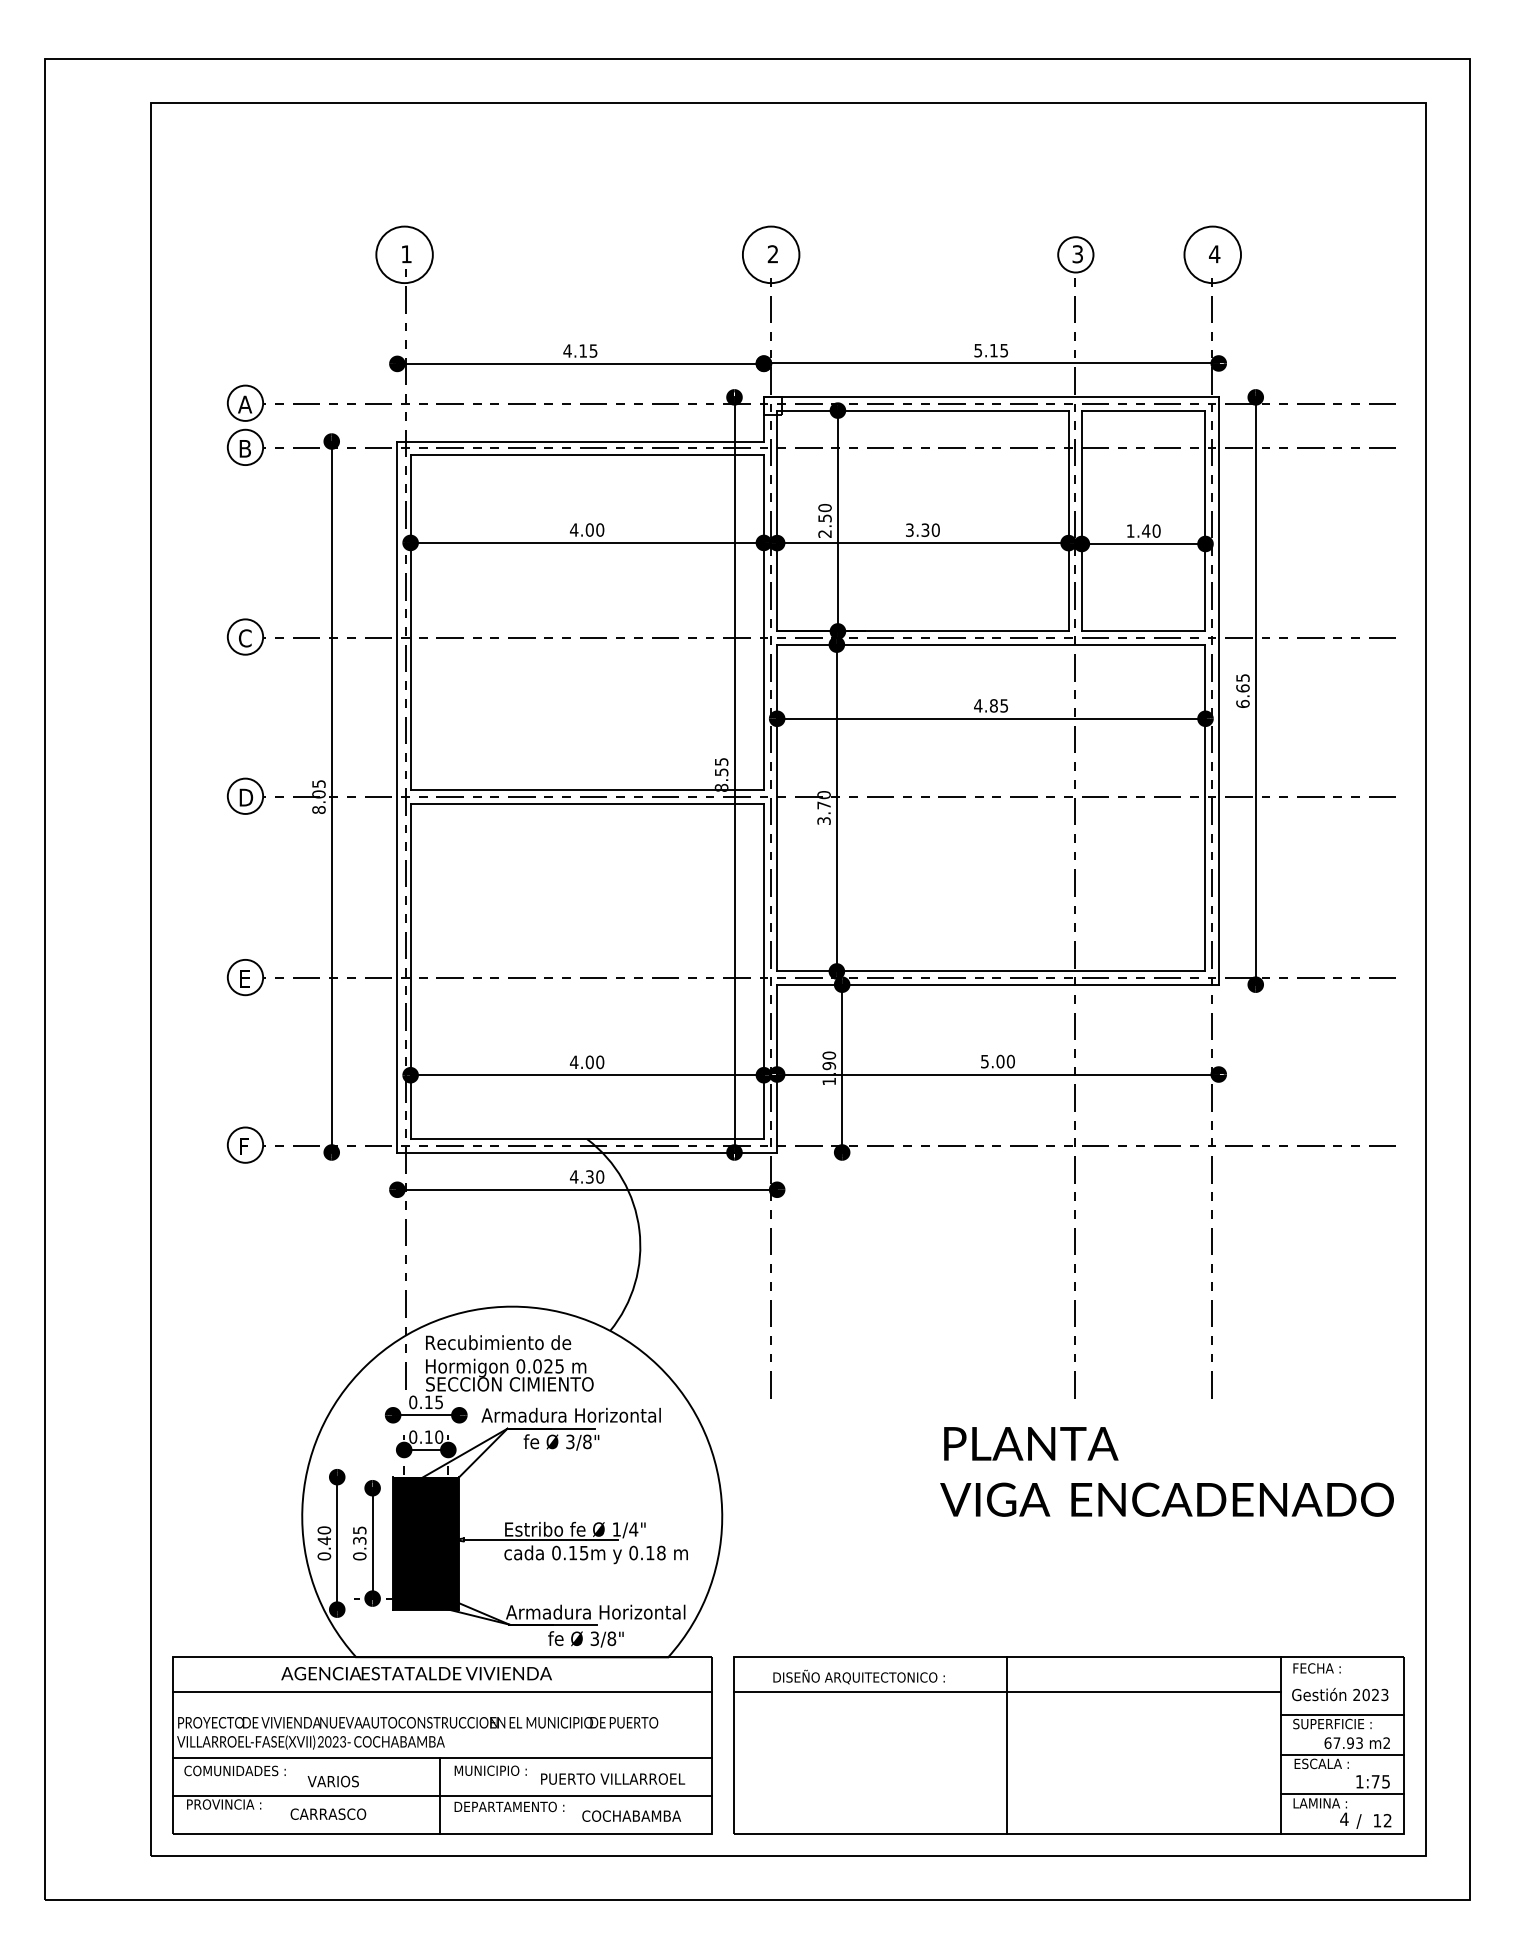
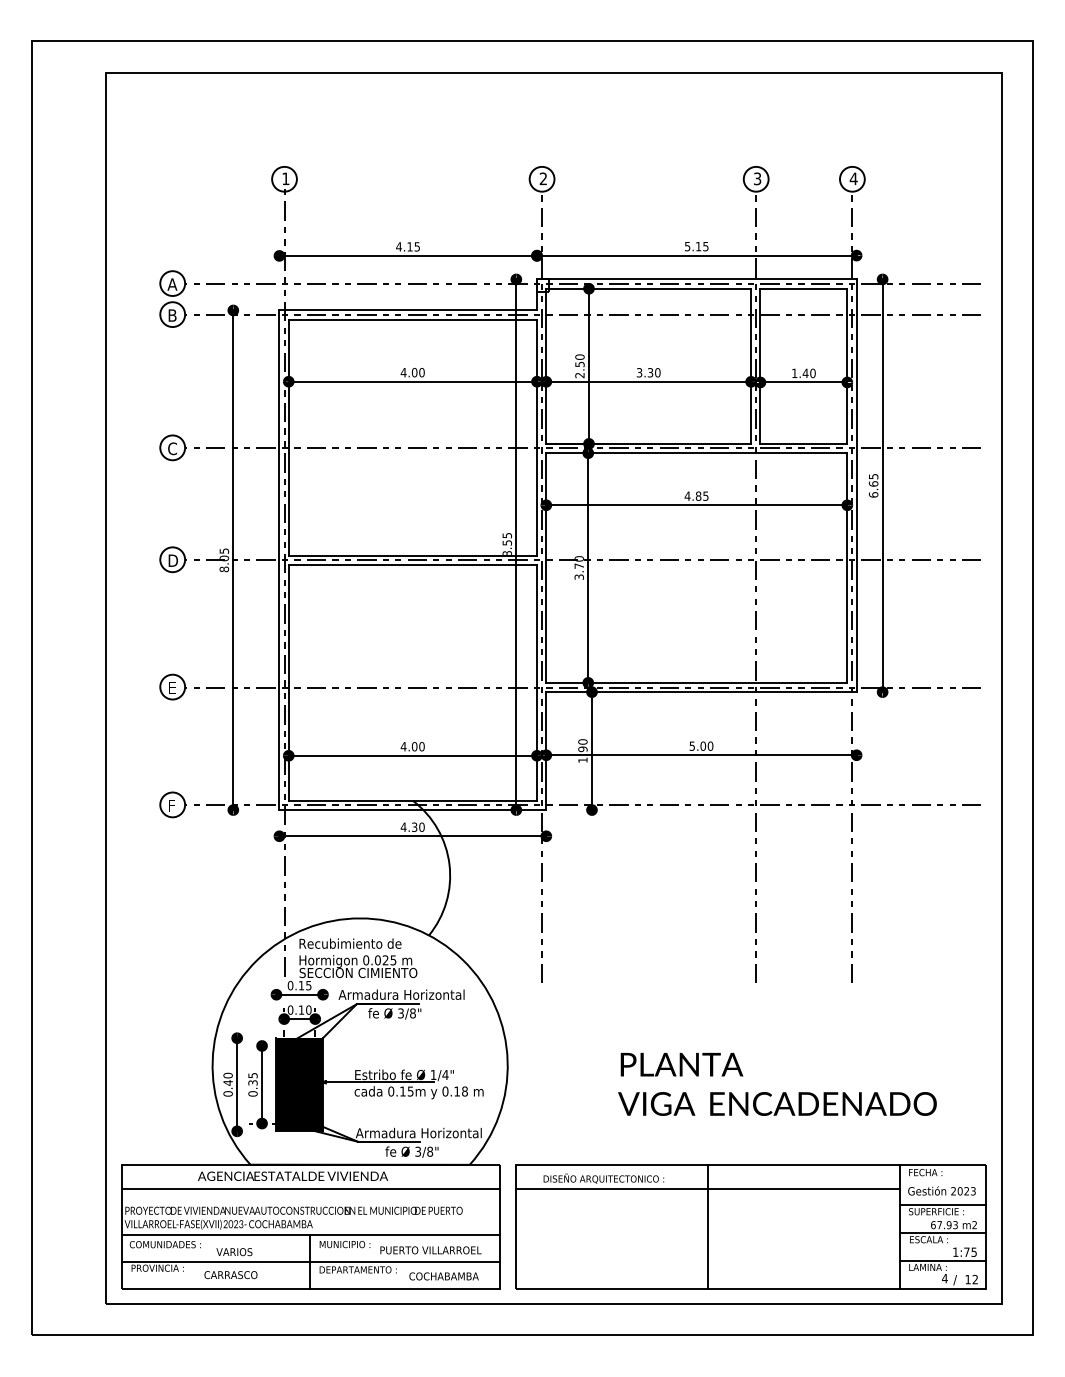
circle: (404, 254) -> (284, 179), size x0.62
circle: (770, 254) -> (541, 179), size x0.62
circle: (1212, 254) -> (852, 179), size x0.62
text: (1166, 1471) -> (777, 1084), moved

